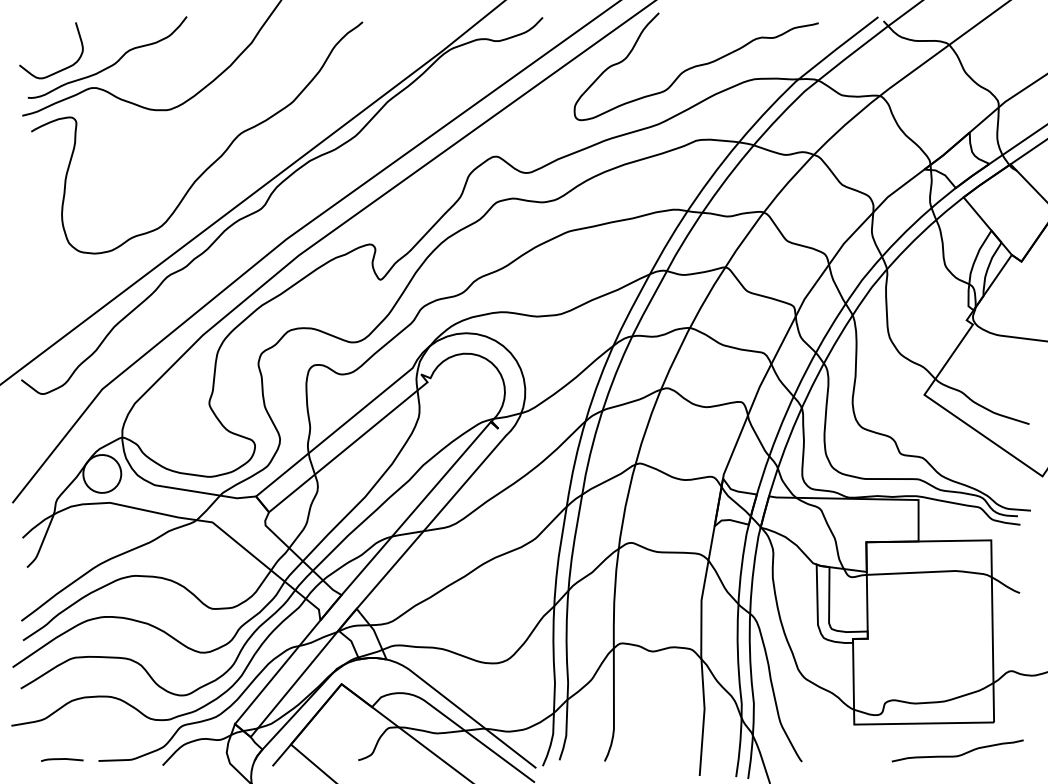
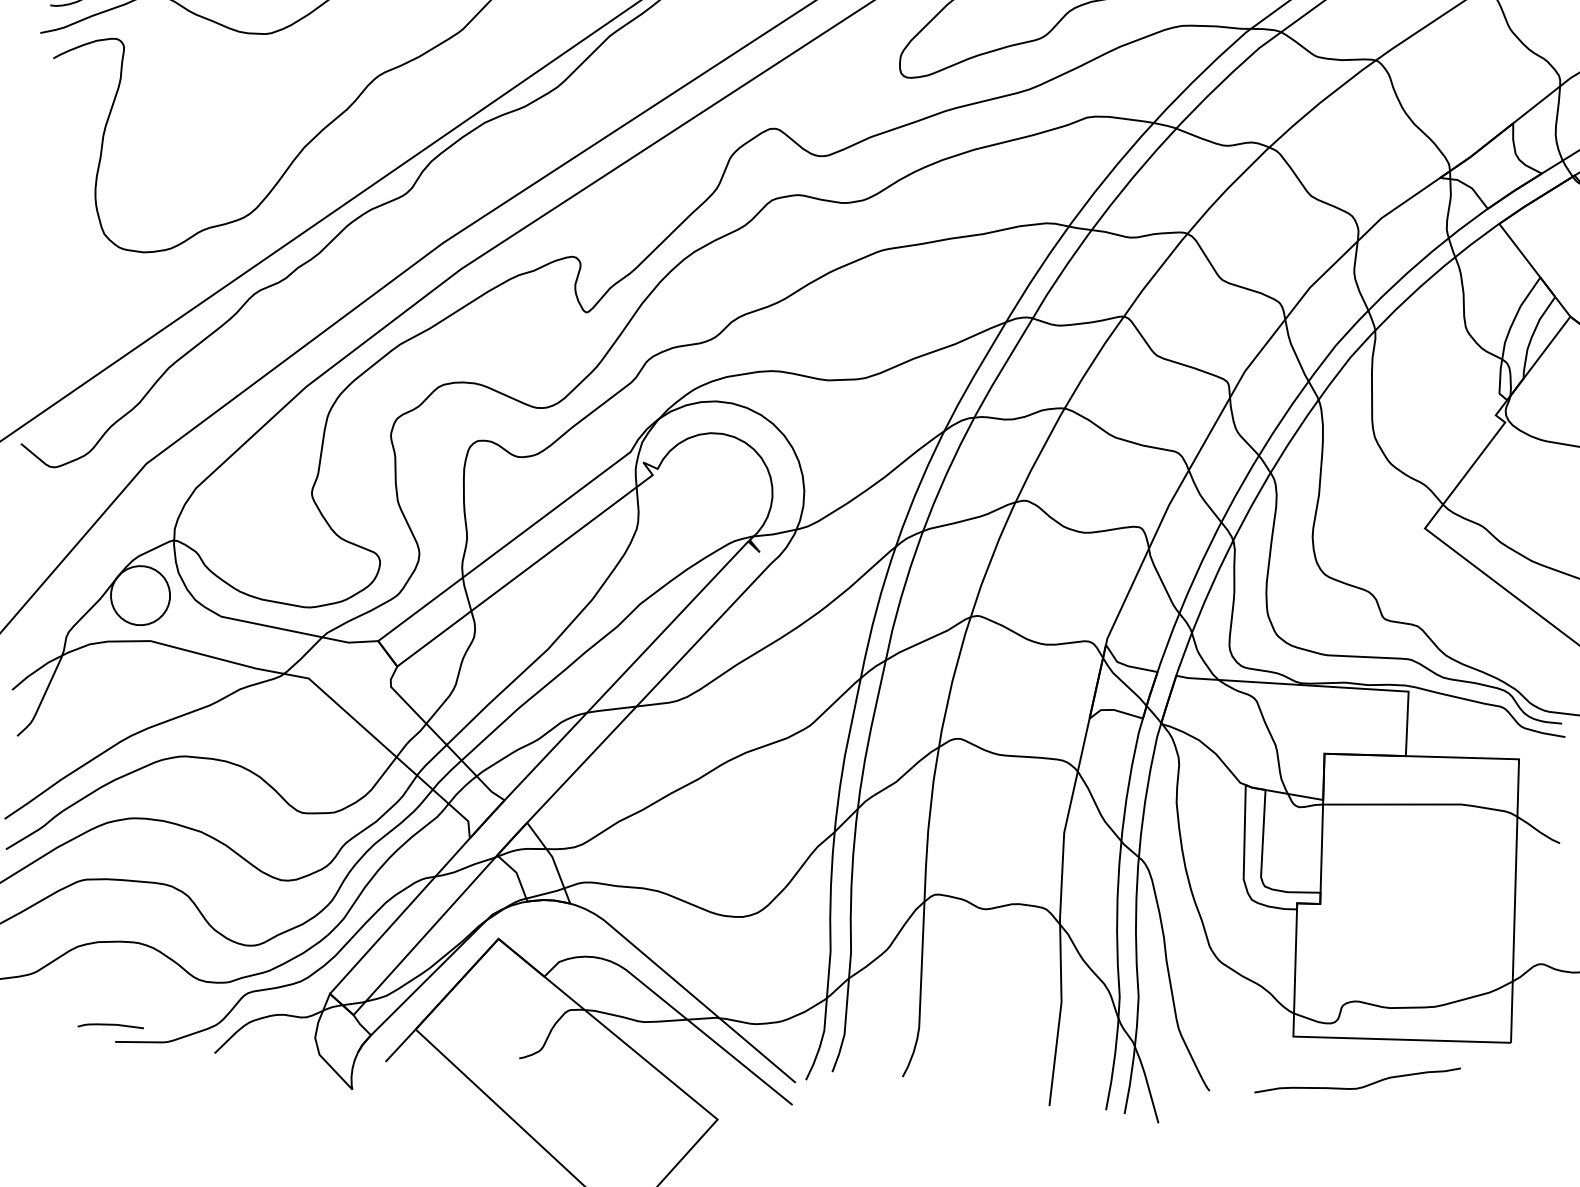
curve: (959, 754) -> (1360, 1086), moved
line: (62, 759) -> (111, 1025), moved

